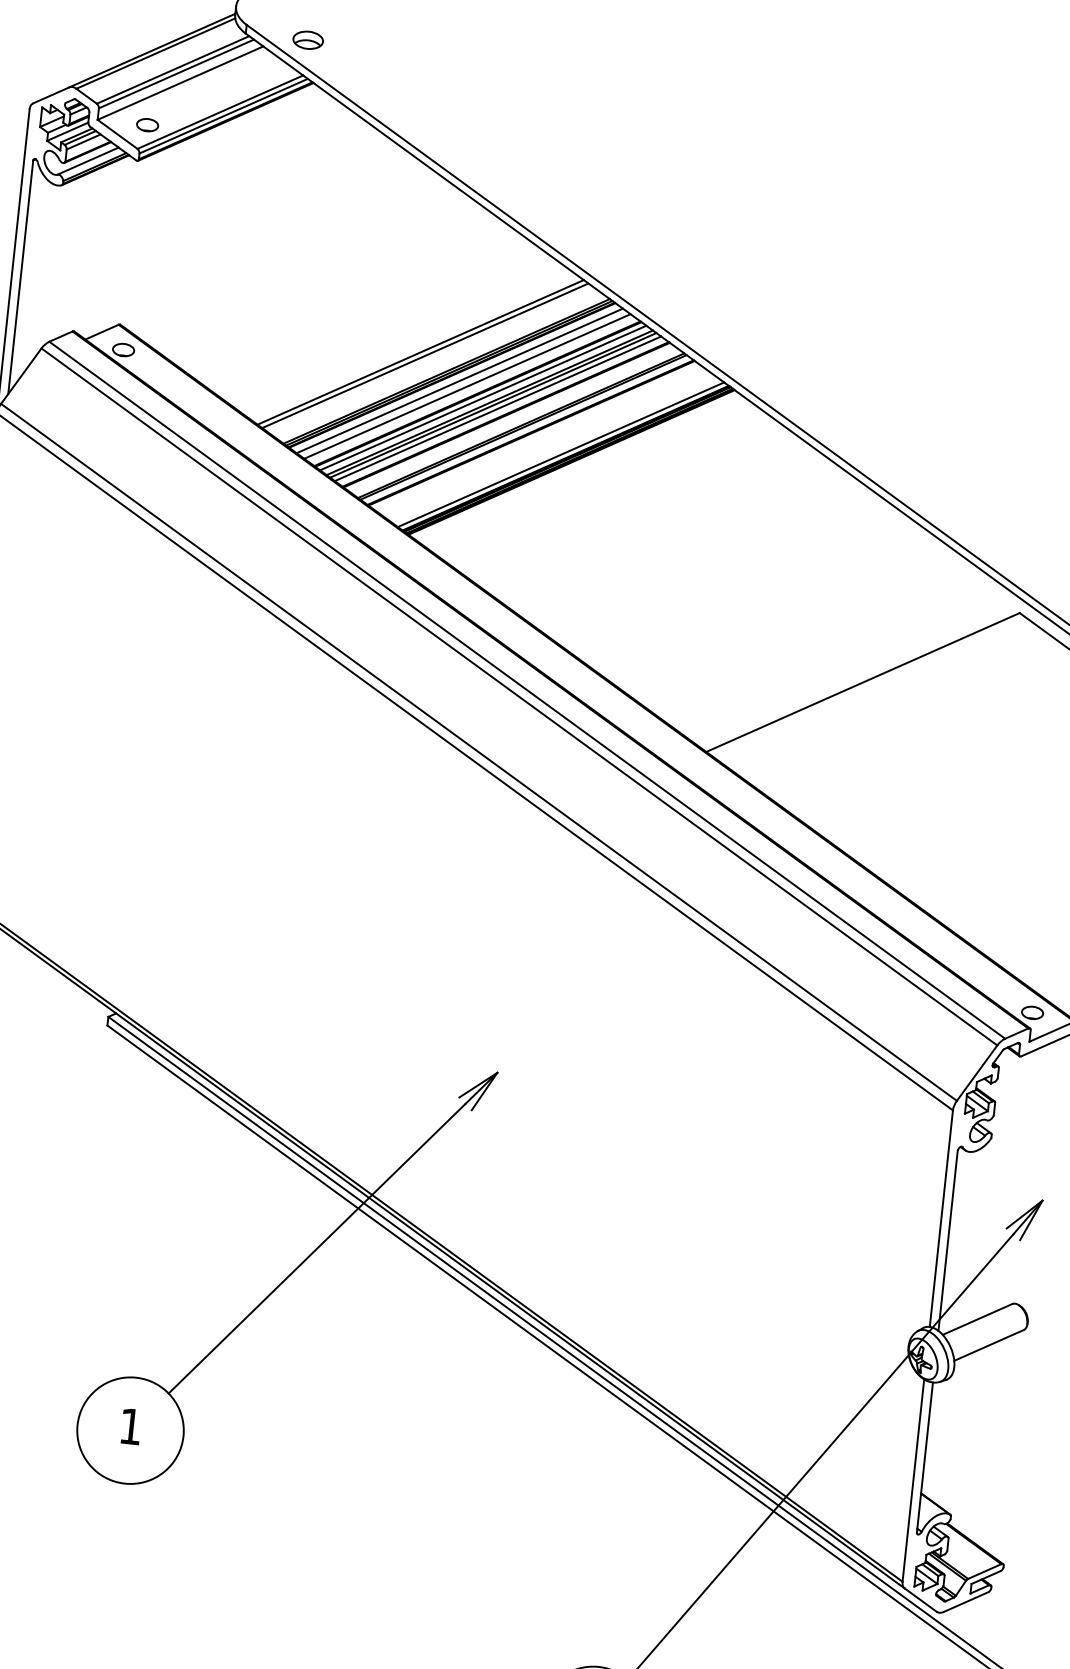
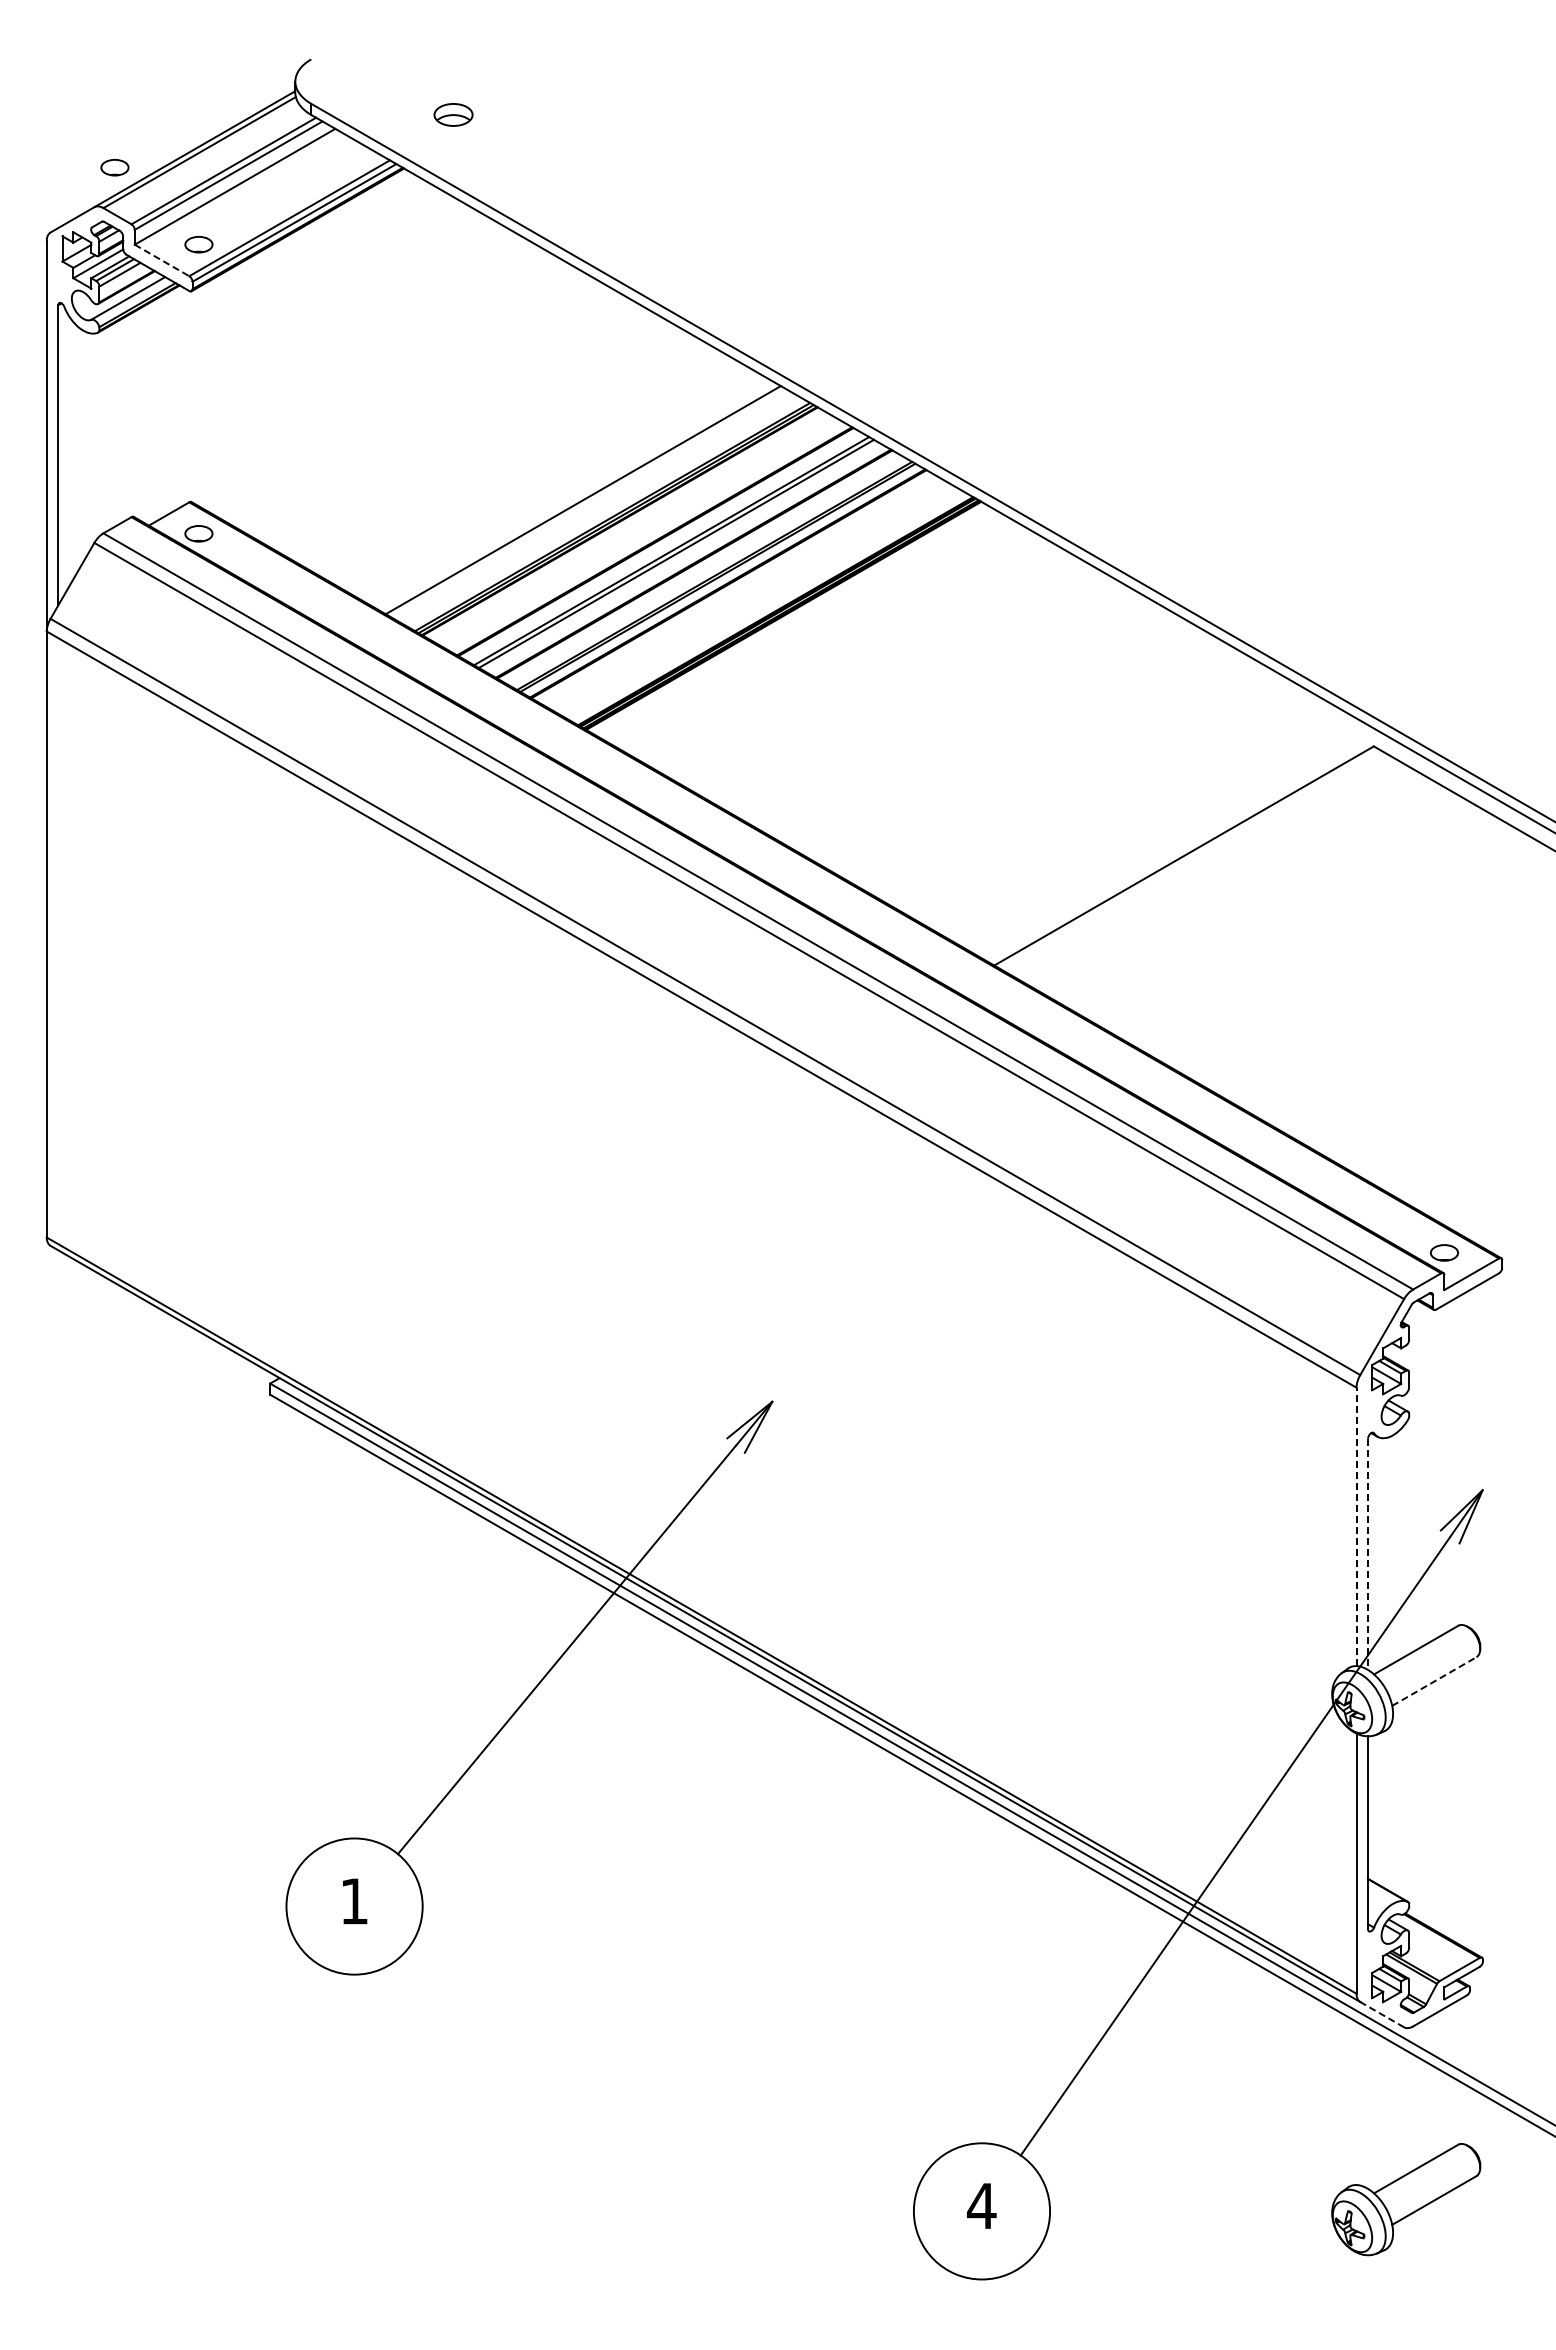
part: (308, 39) -> (453, 114), moved
part: (88, 58) -> (114, 167), added
line: (117, 134) -> (162, 260), solid -> dashed
line: (420, 352) -> (576, 496), removed
line: (459, 381) -> (630, 527), removed
line: (467, 386) -> (640, 533), removed
line: (483, 397) -> (662, 545), removed
line: (497, 408) -> (682, 557), removed
line: (560, 454) -> (768, 607), removed
line: (941, 1218) -> (1356, 1526), solid -> dashed
line: (948, 1241) -> (1368, 1554), solid -> dashed
line: (989, 1345) -> (1434, 1681), solid -> dashed
line: (920, 1599) -> (1381, 2014), solid -> dashed

